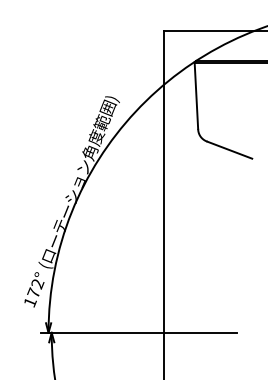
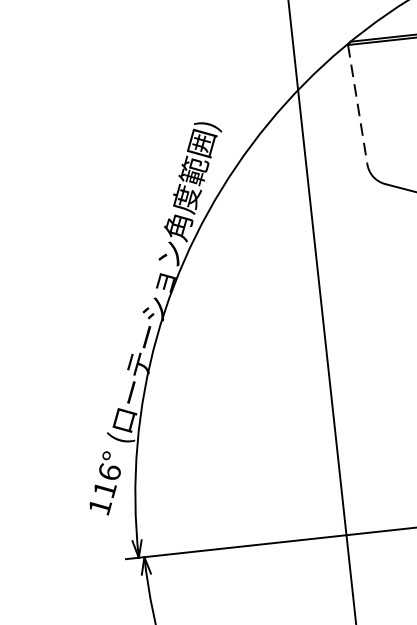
line: (196, 96) -> (357, 105), solid -> dashed
text: (35, 288) -> (106, 480), 172° -> 116°

